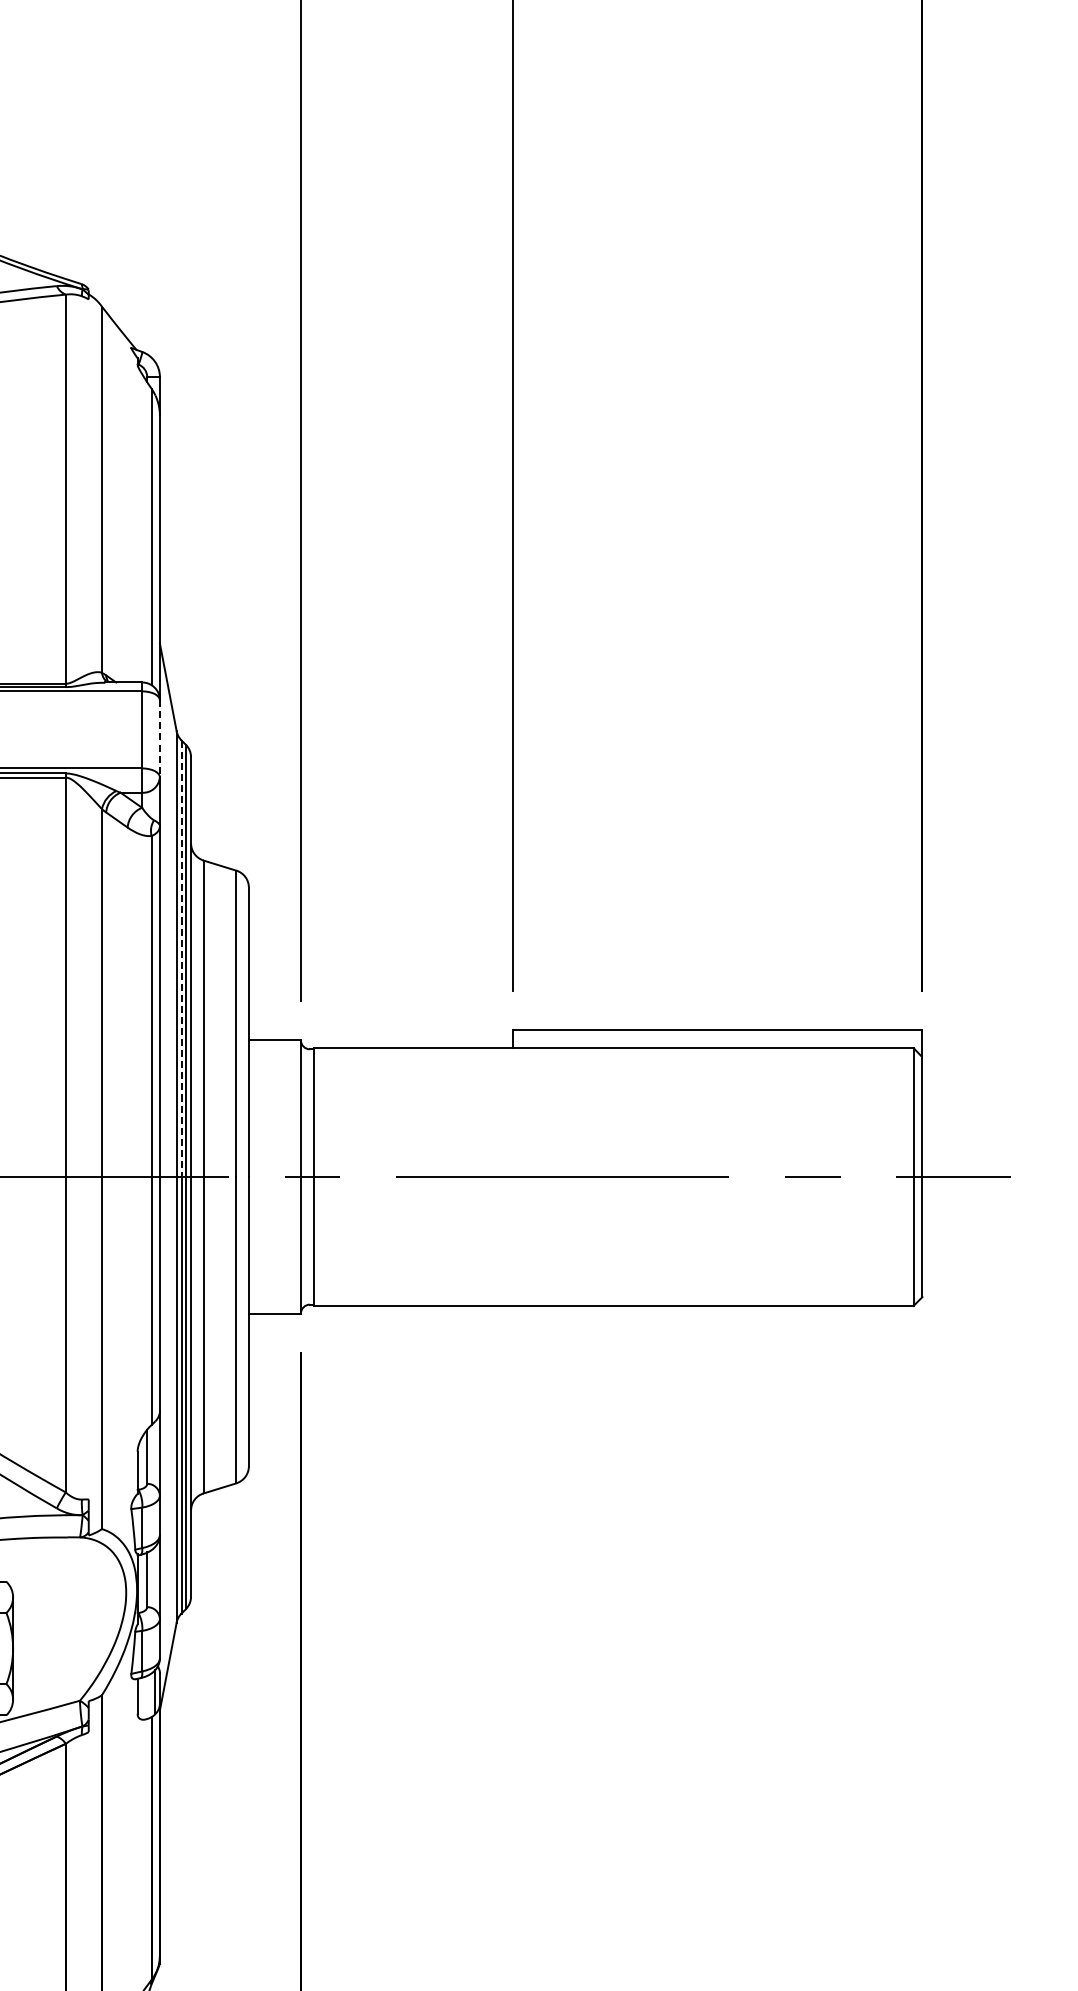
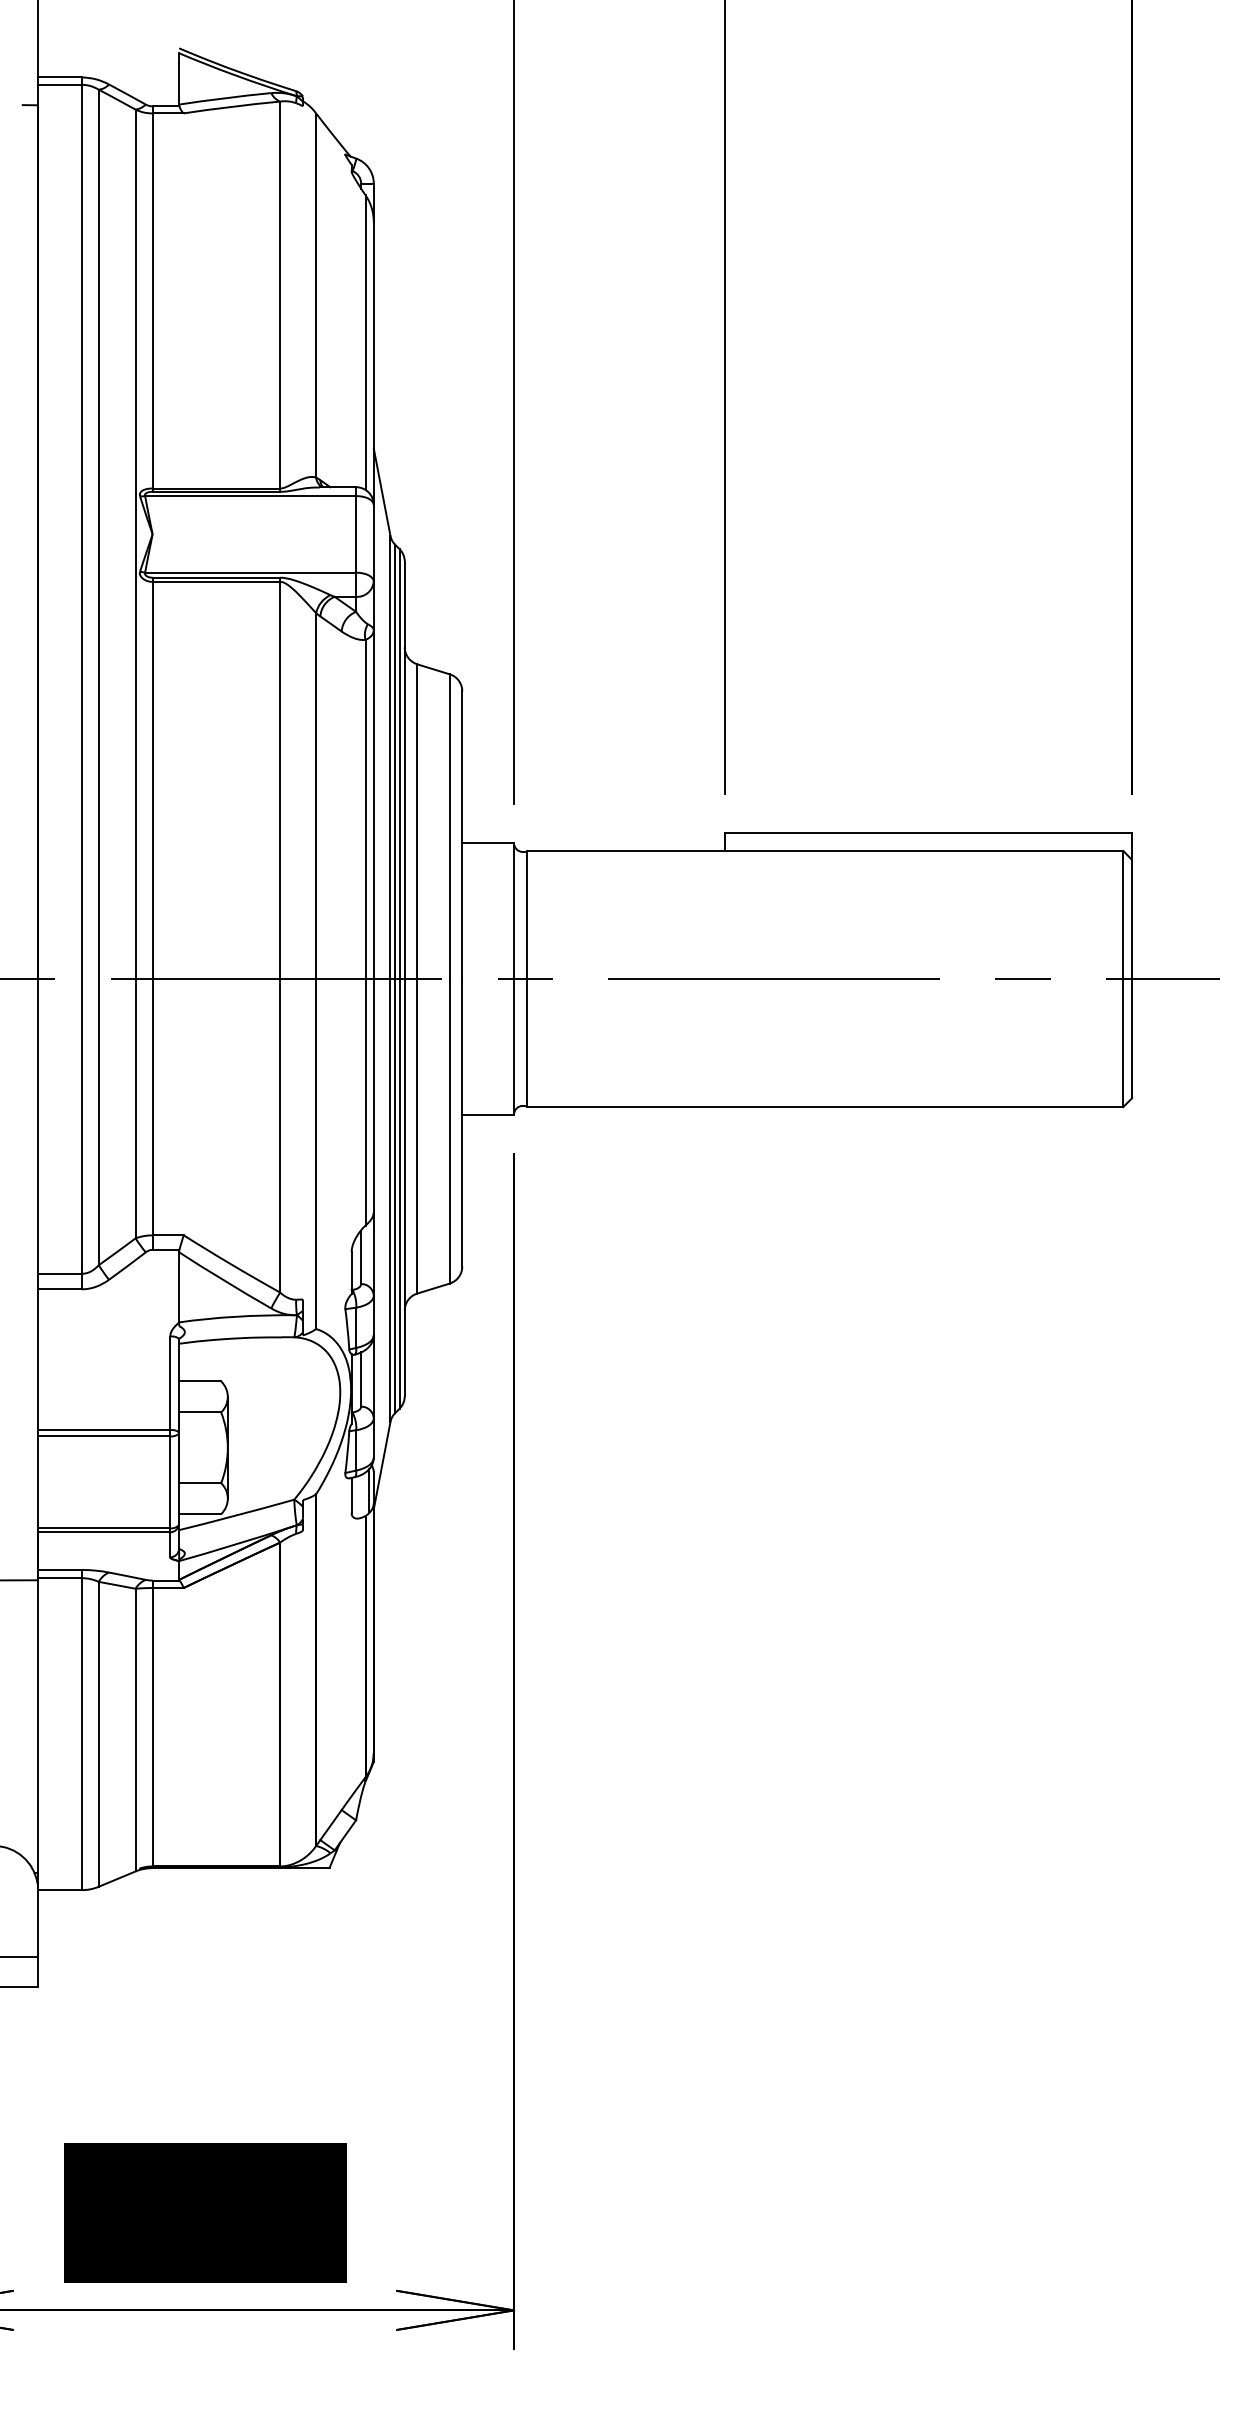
line: (159, 739) -> (373, 543), dashed -> solid
line: (181, 959) -> (395, 762), dashed -> solid

